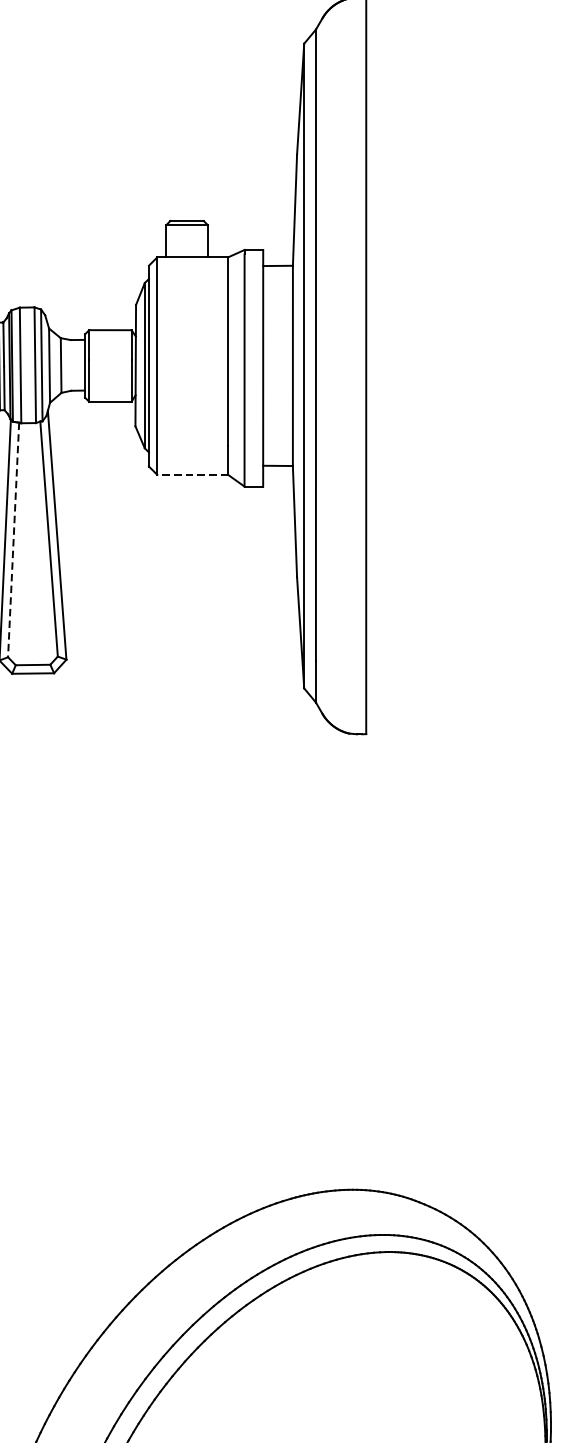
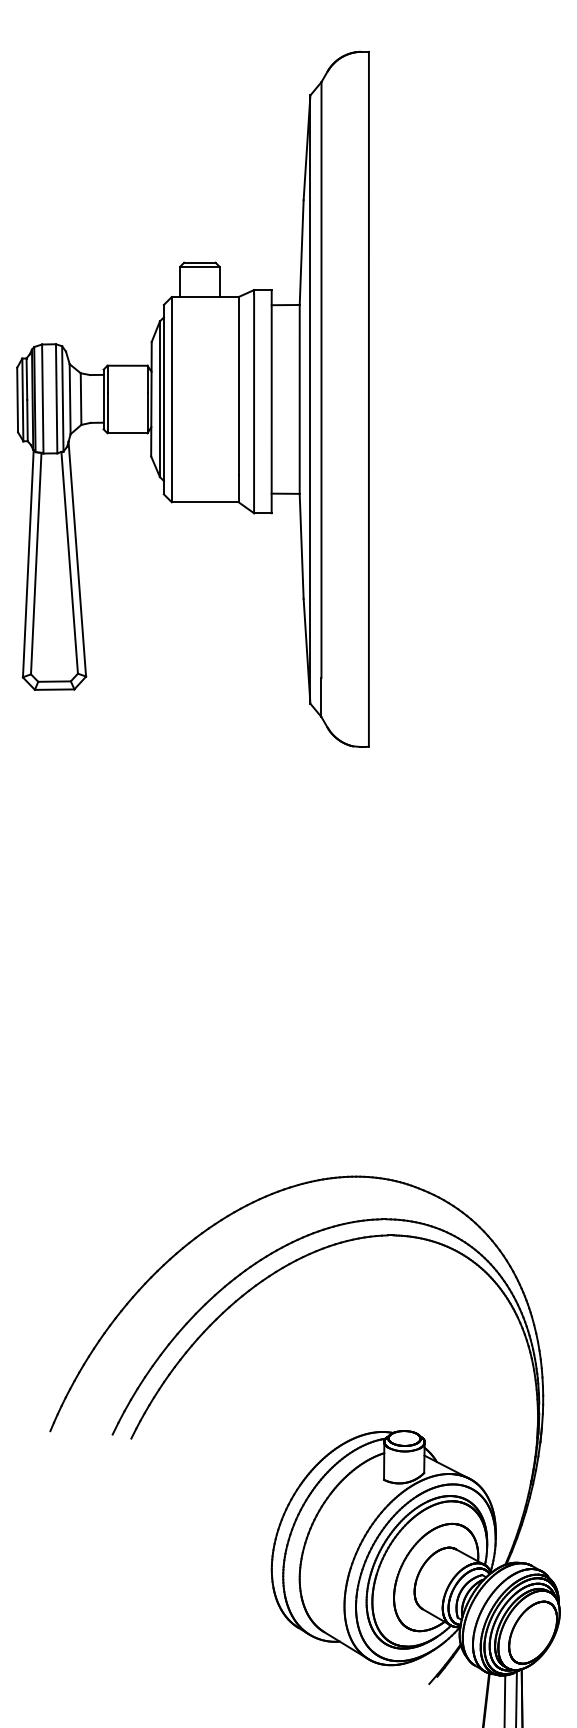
line: (191, 475) -> (204, 502), dashed -> solid
line: (13, 539) -> (36, 563), dashed -> solid

